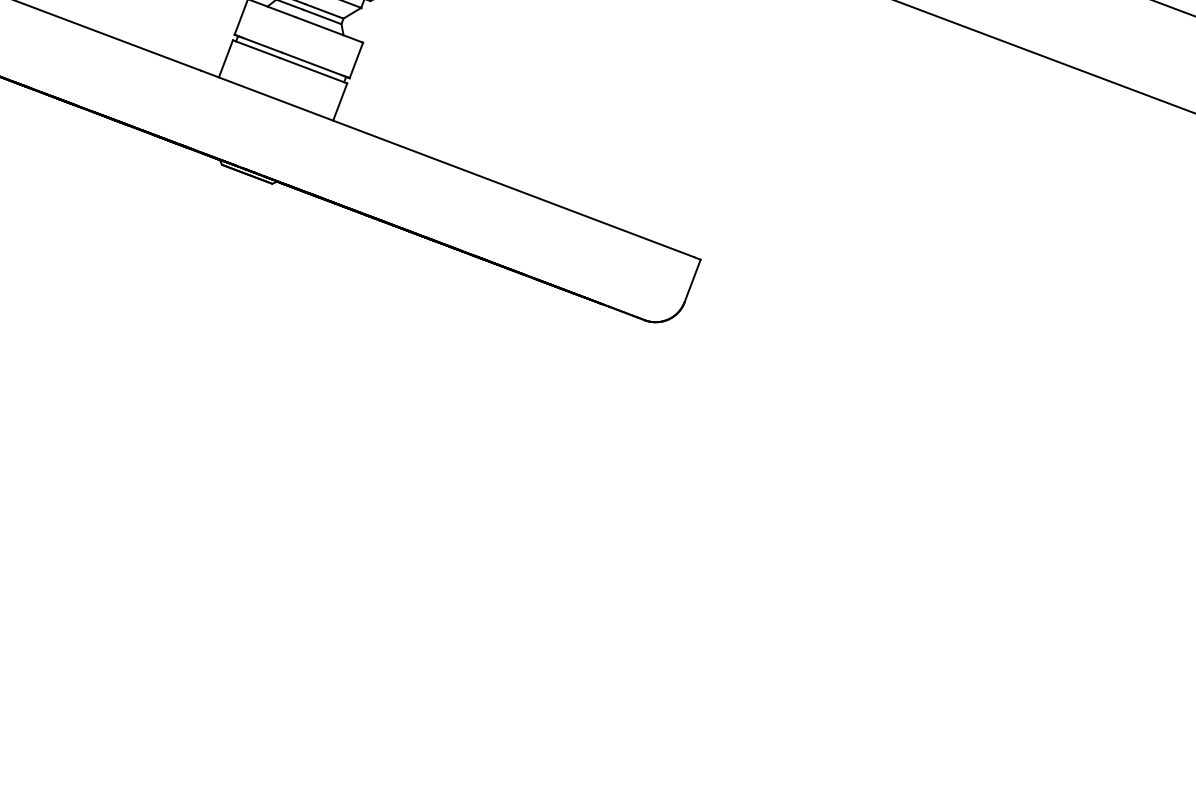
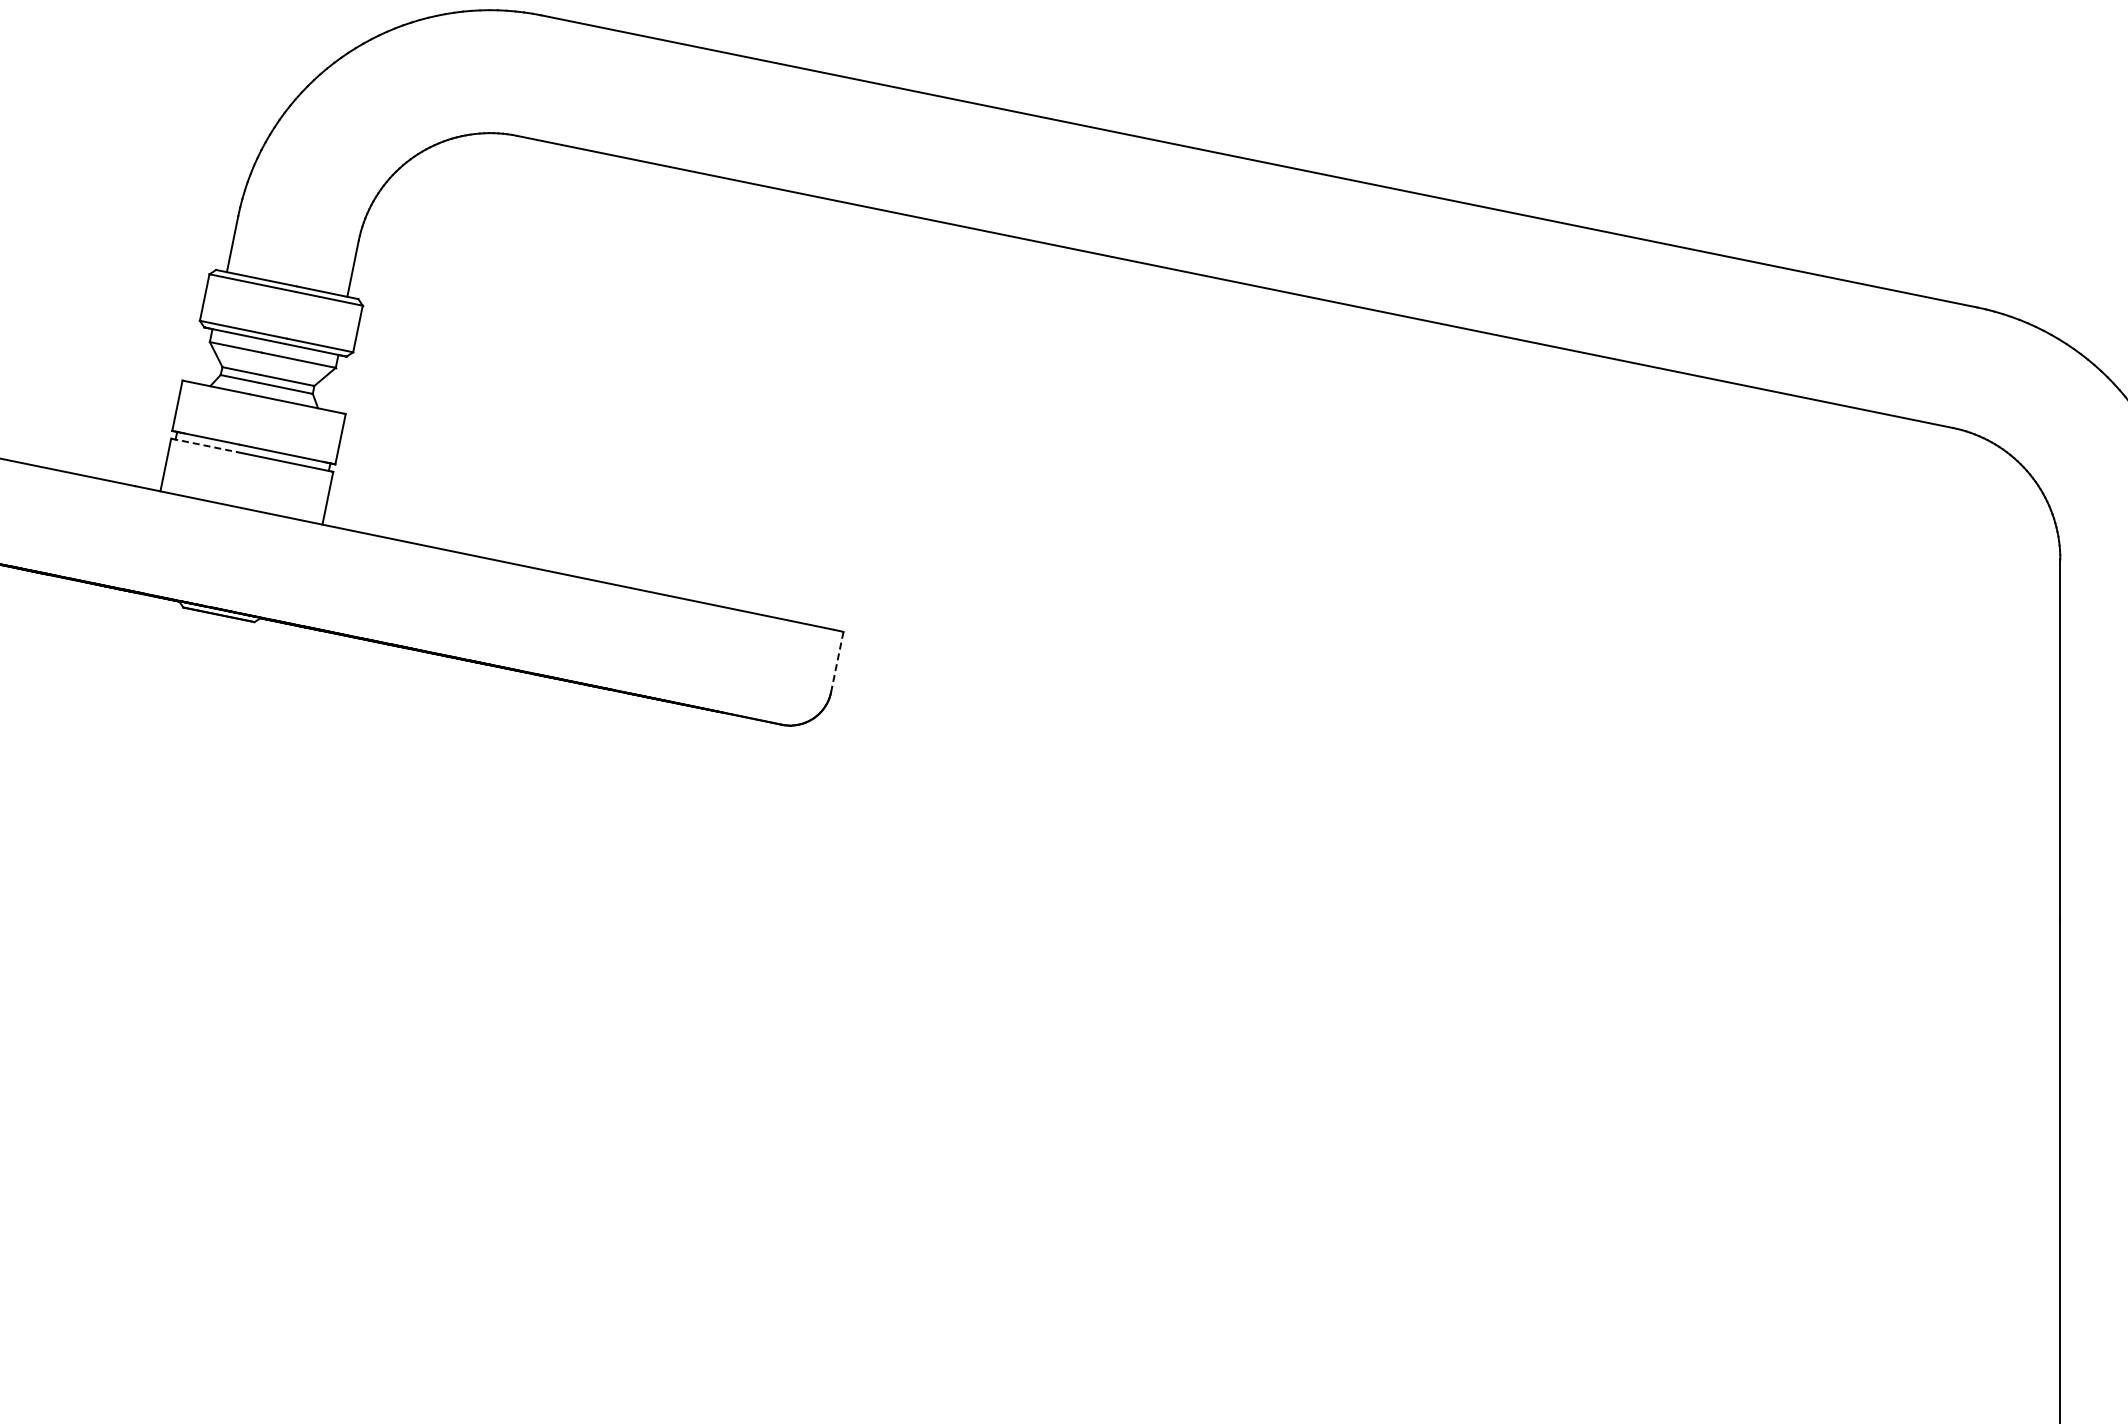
line: (257, 49) -> (205, 445), solid -> dashed
line: (692, 280) -> (837, 661), solid -> dashed

